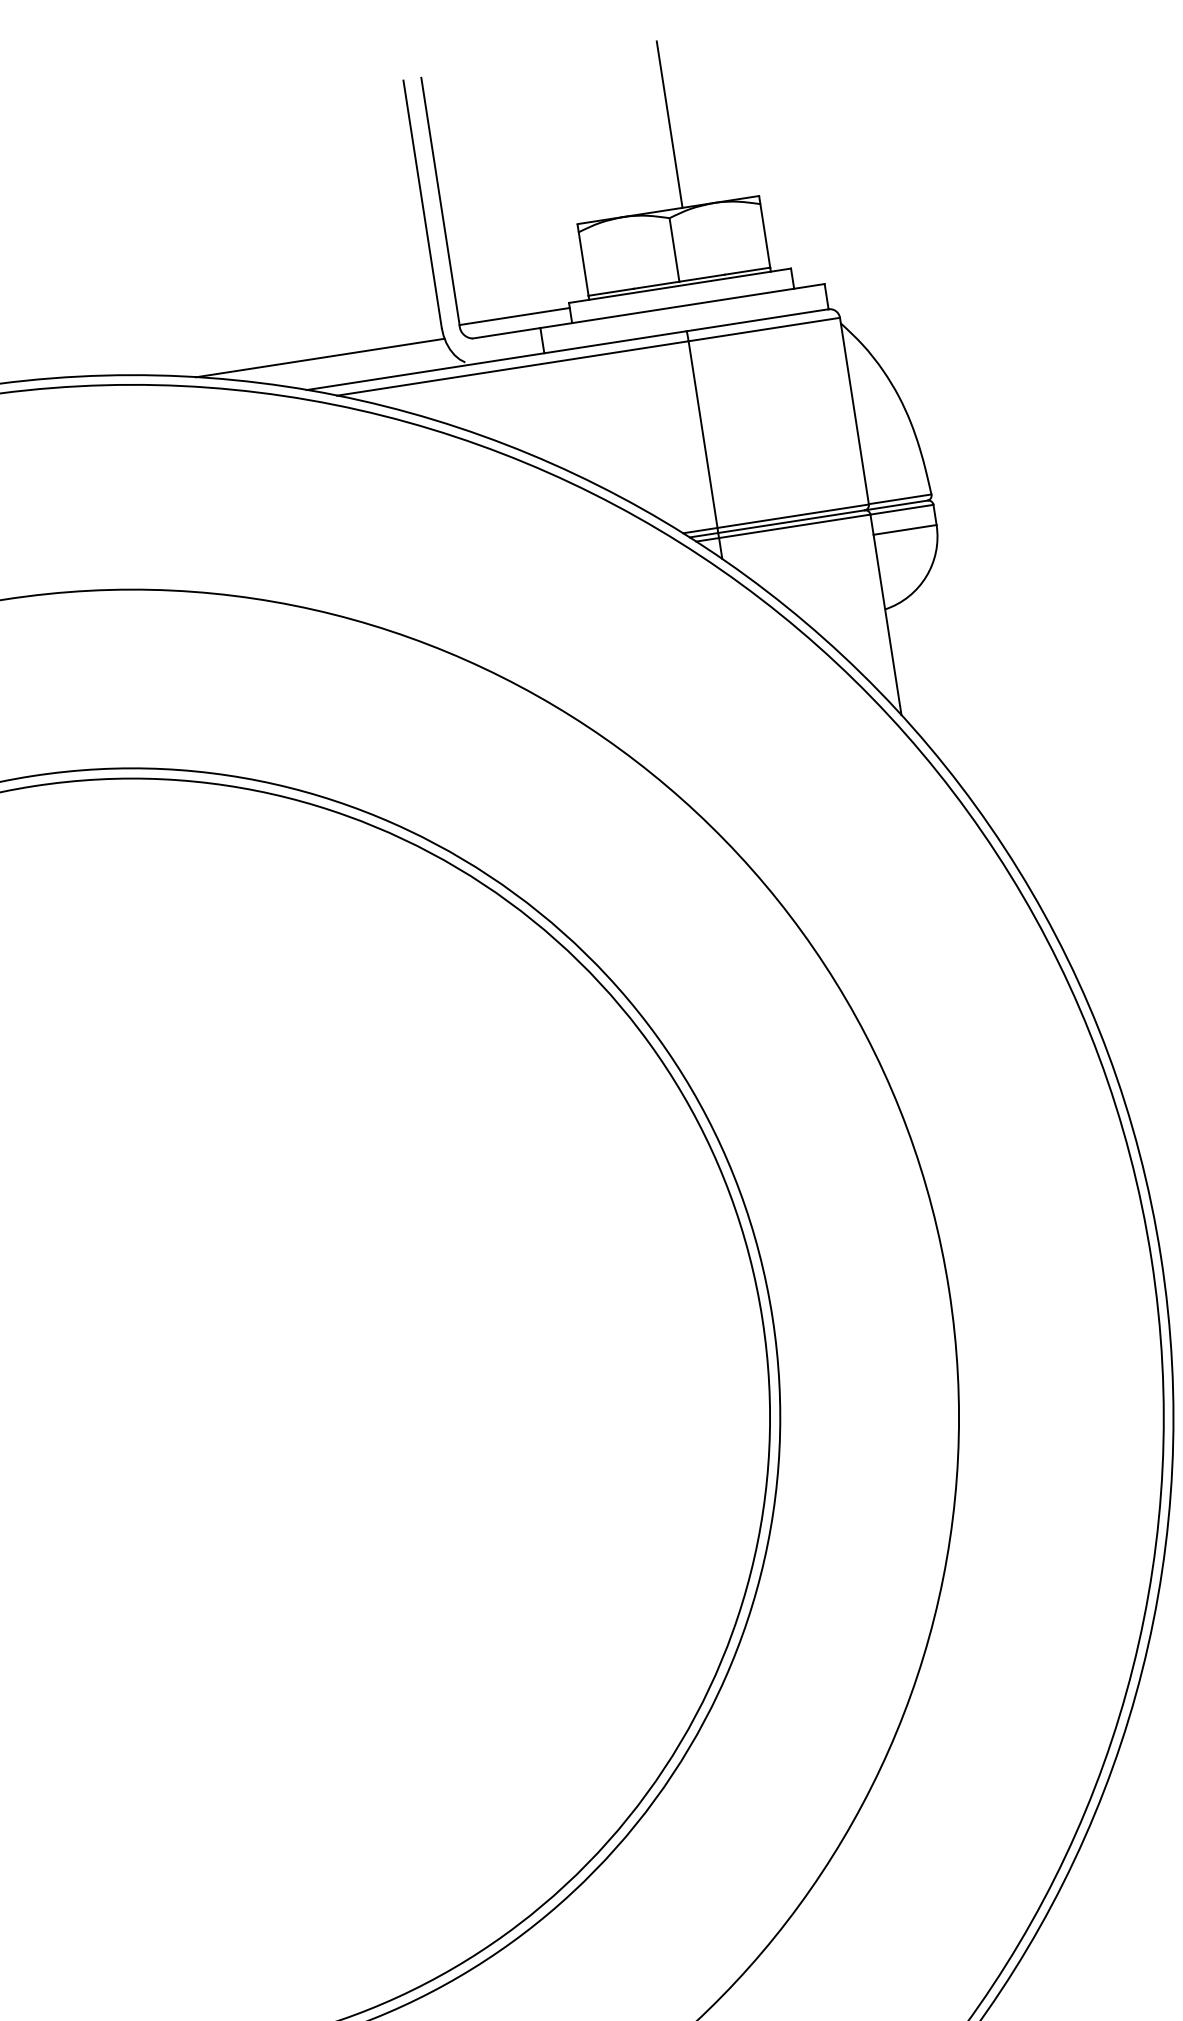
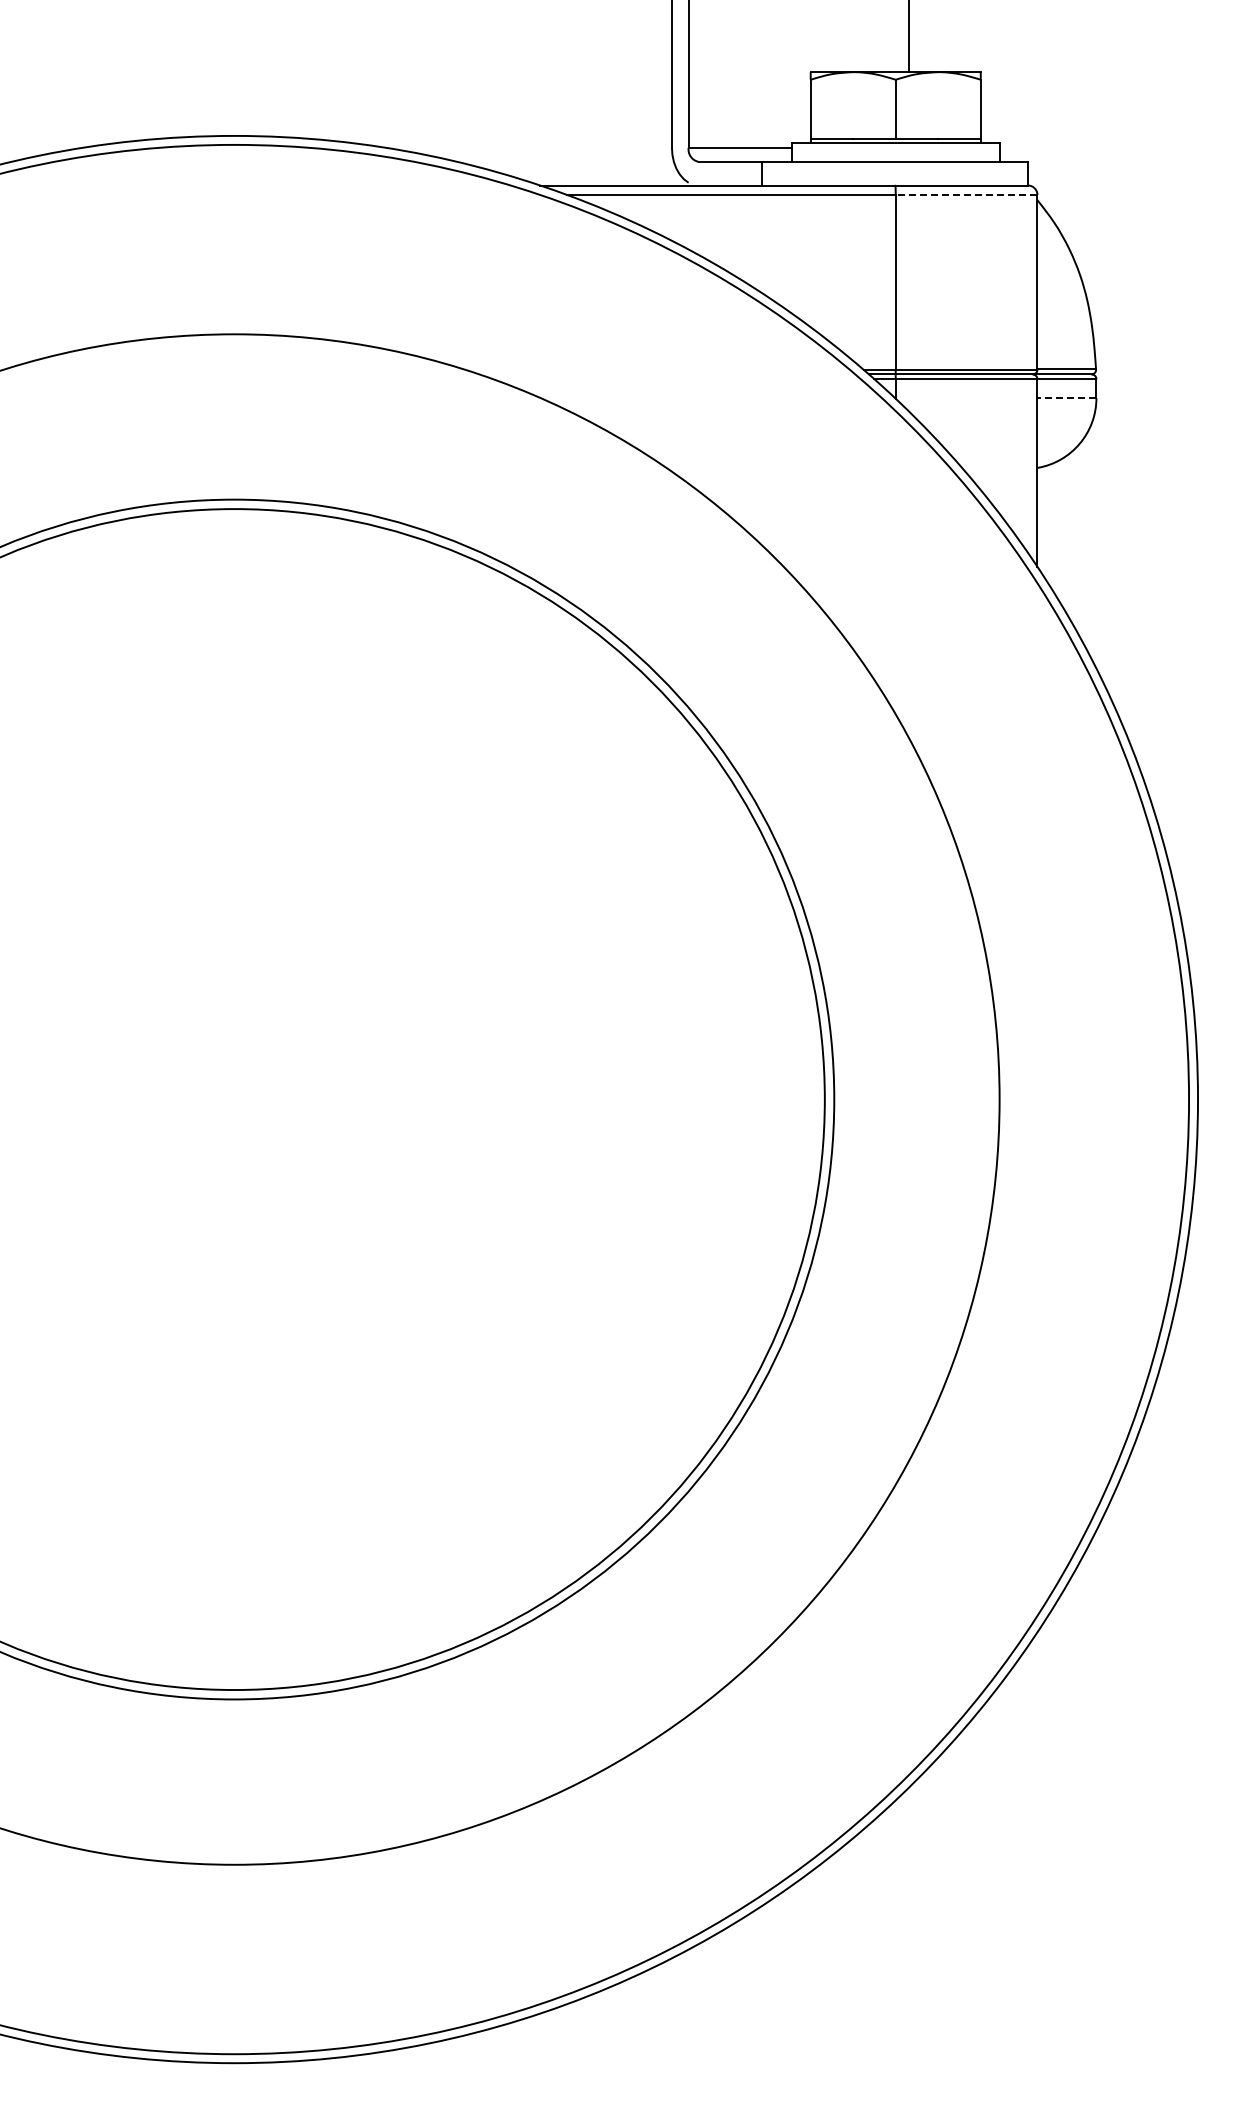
line: (764, 329) -> (966, 194), solid -> dashed
line: (320, 358) -> (556, 158), removed
line: (904, 530) -> (1066, 398), solid -> dashed

